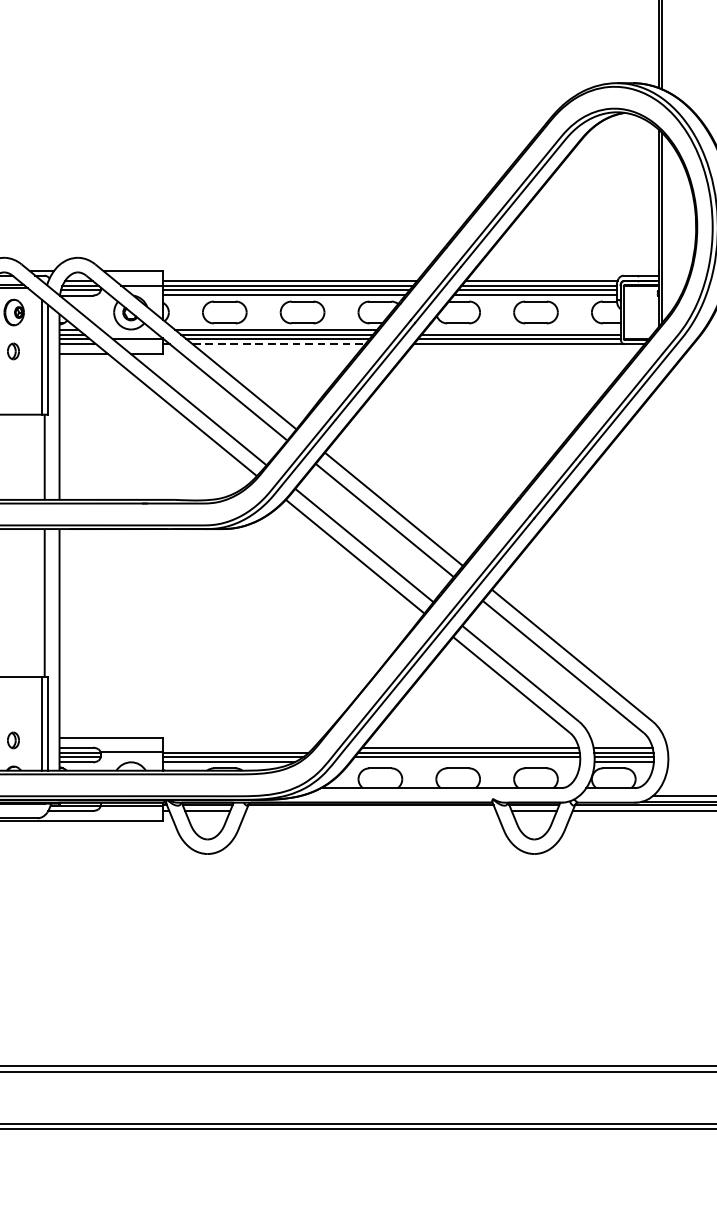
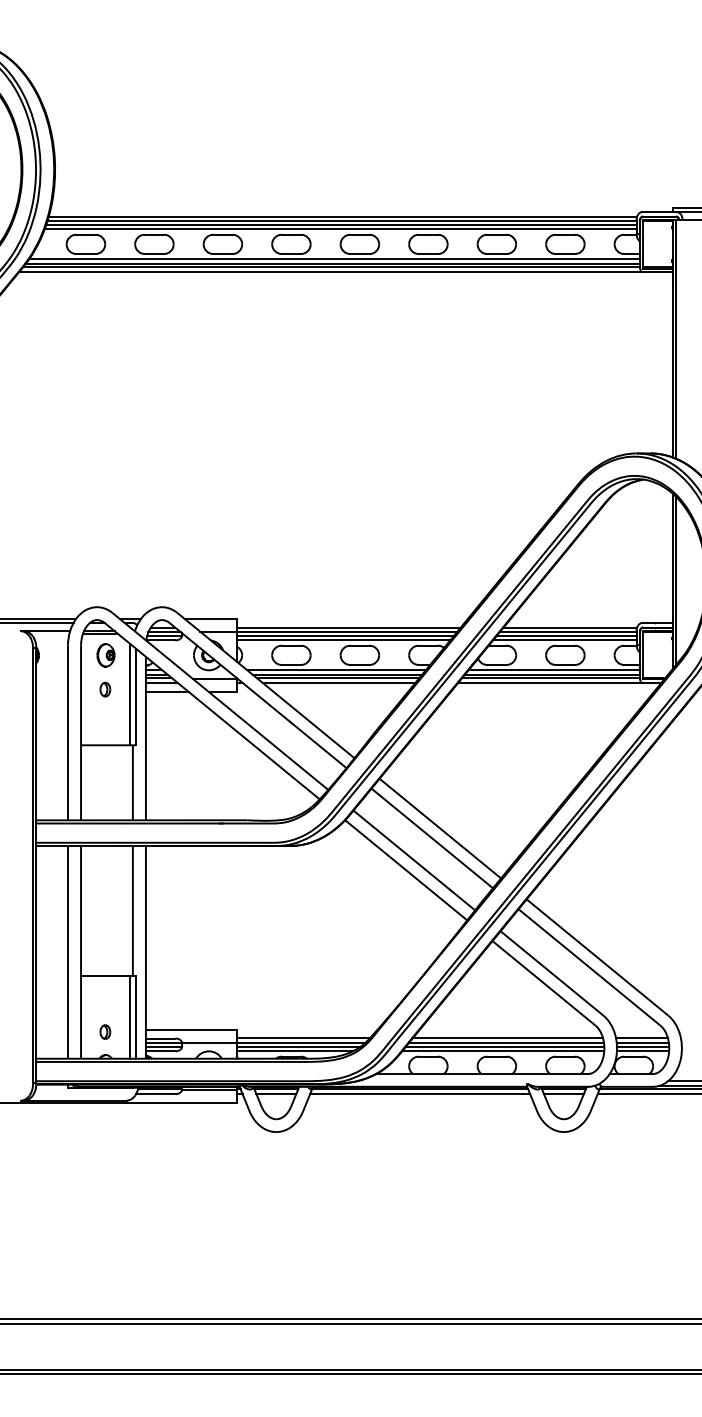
line: (522, 329) -> (553, 670), added
line: (279, 344) -> (339, 683), dashed -> solid
line: (237, 747) -> (302, 1038), added
line: (465, 762) -> (503, 1051), added
line: (371, 811) -> (420, 1094), added

